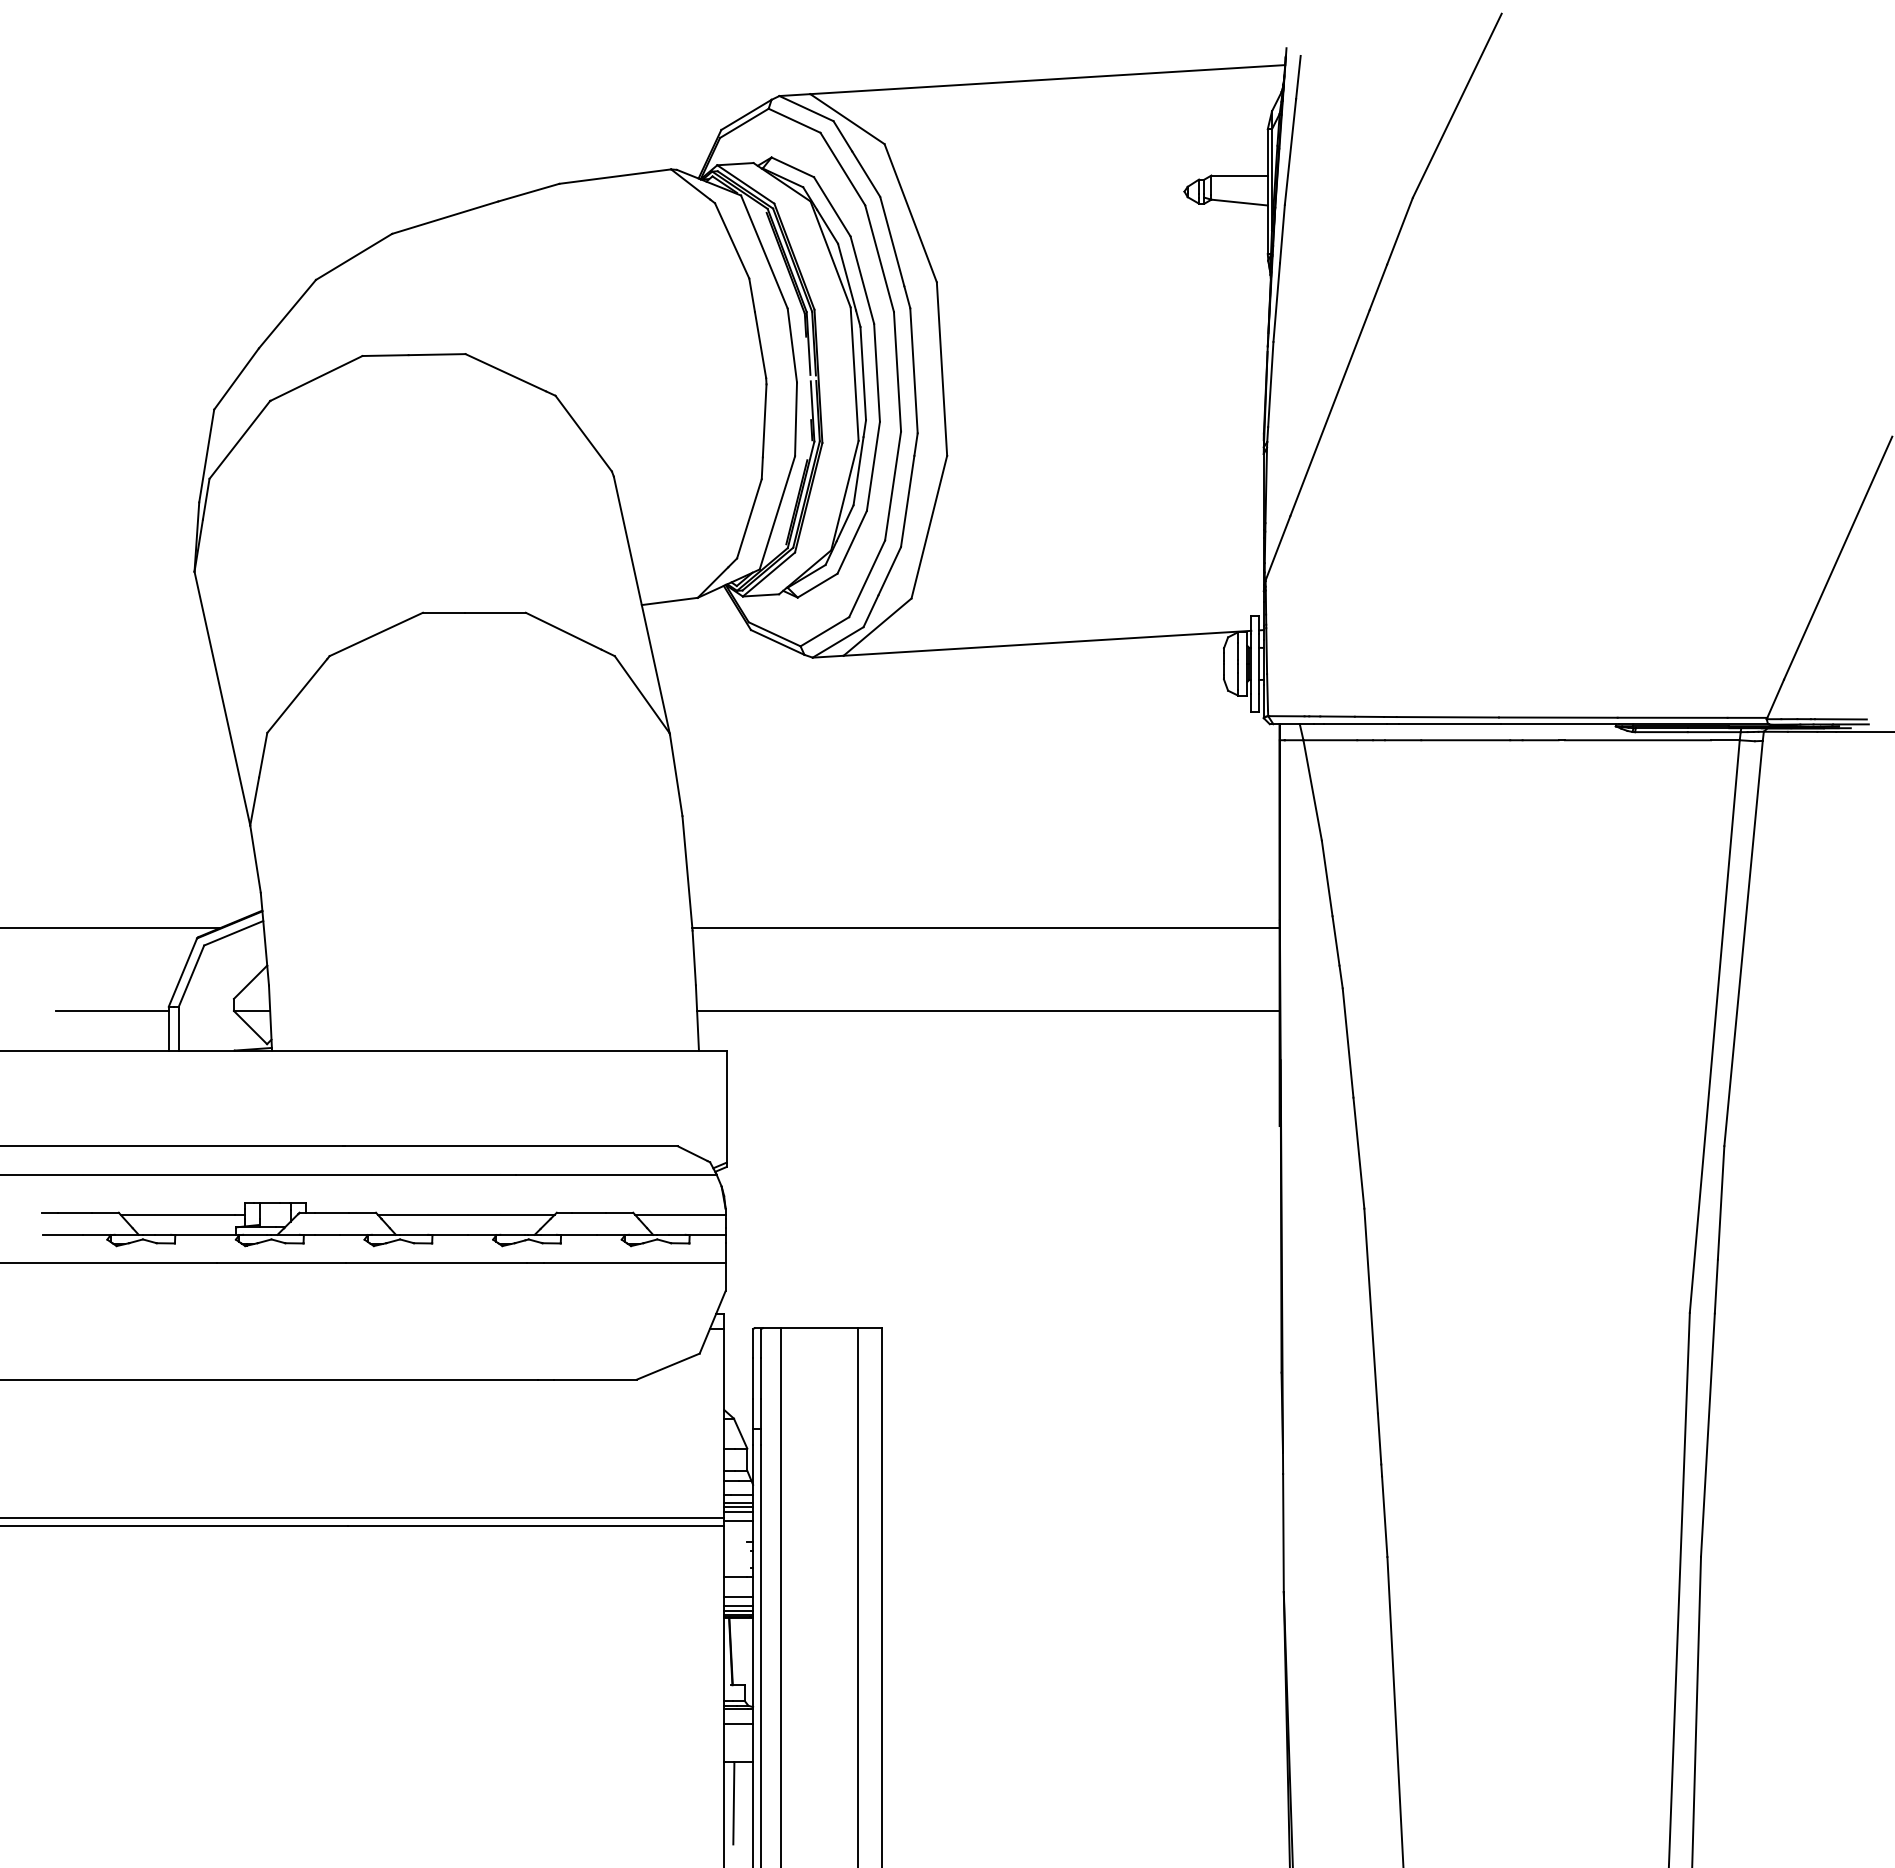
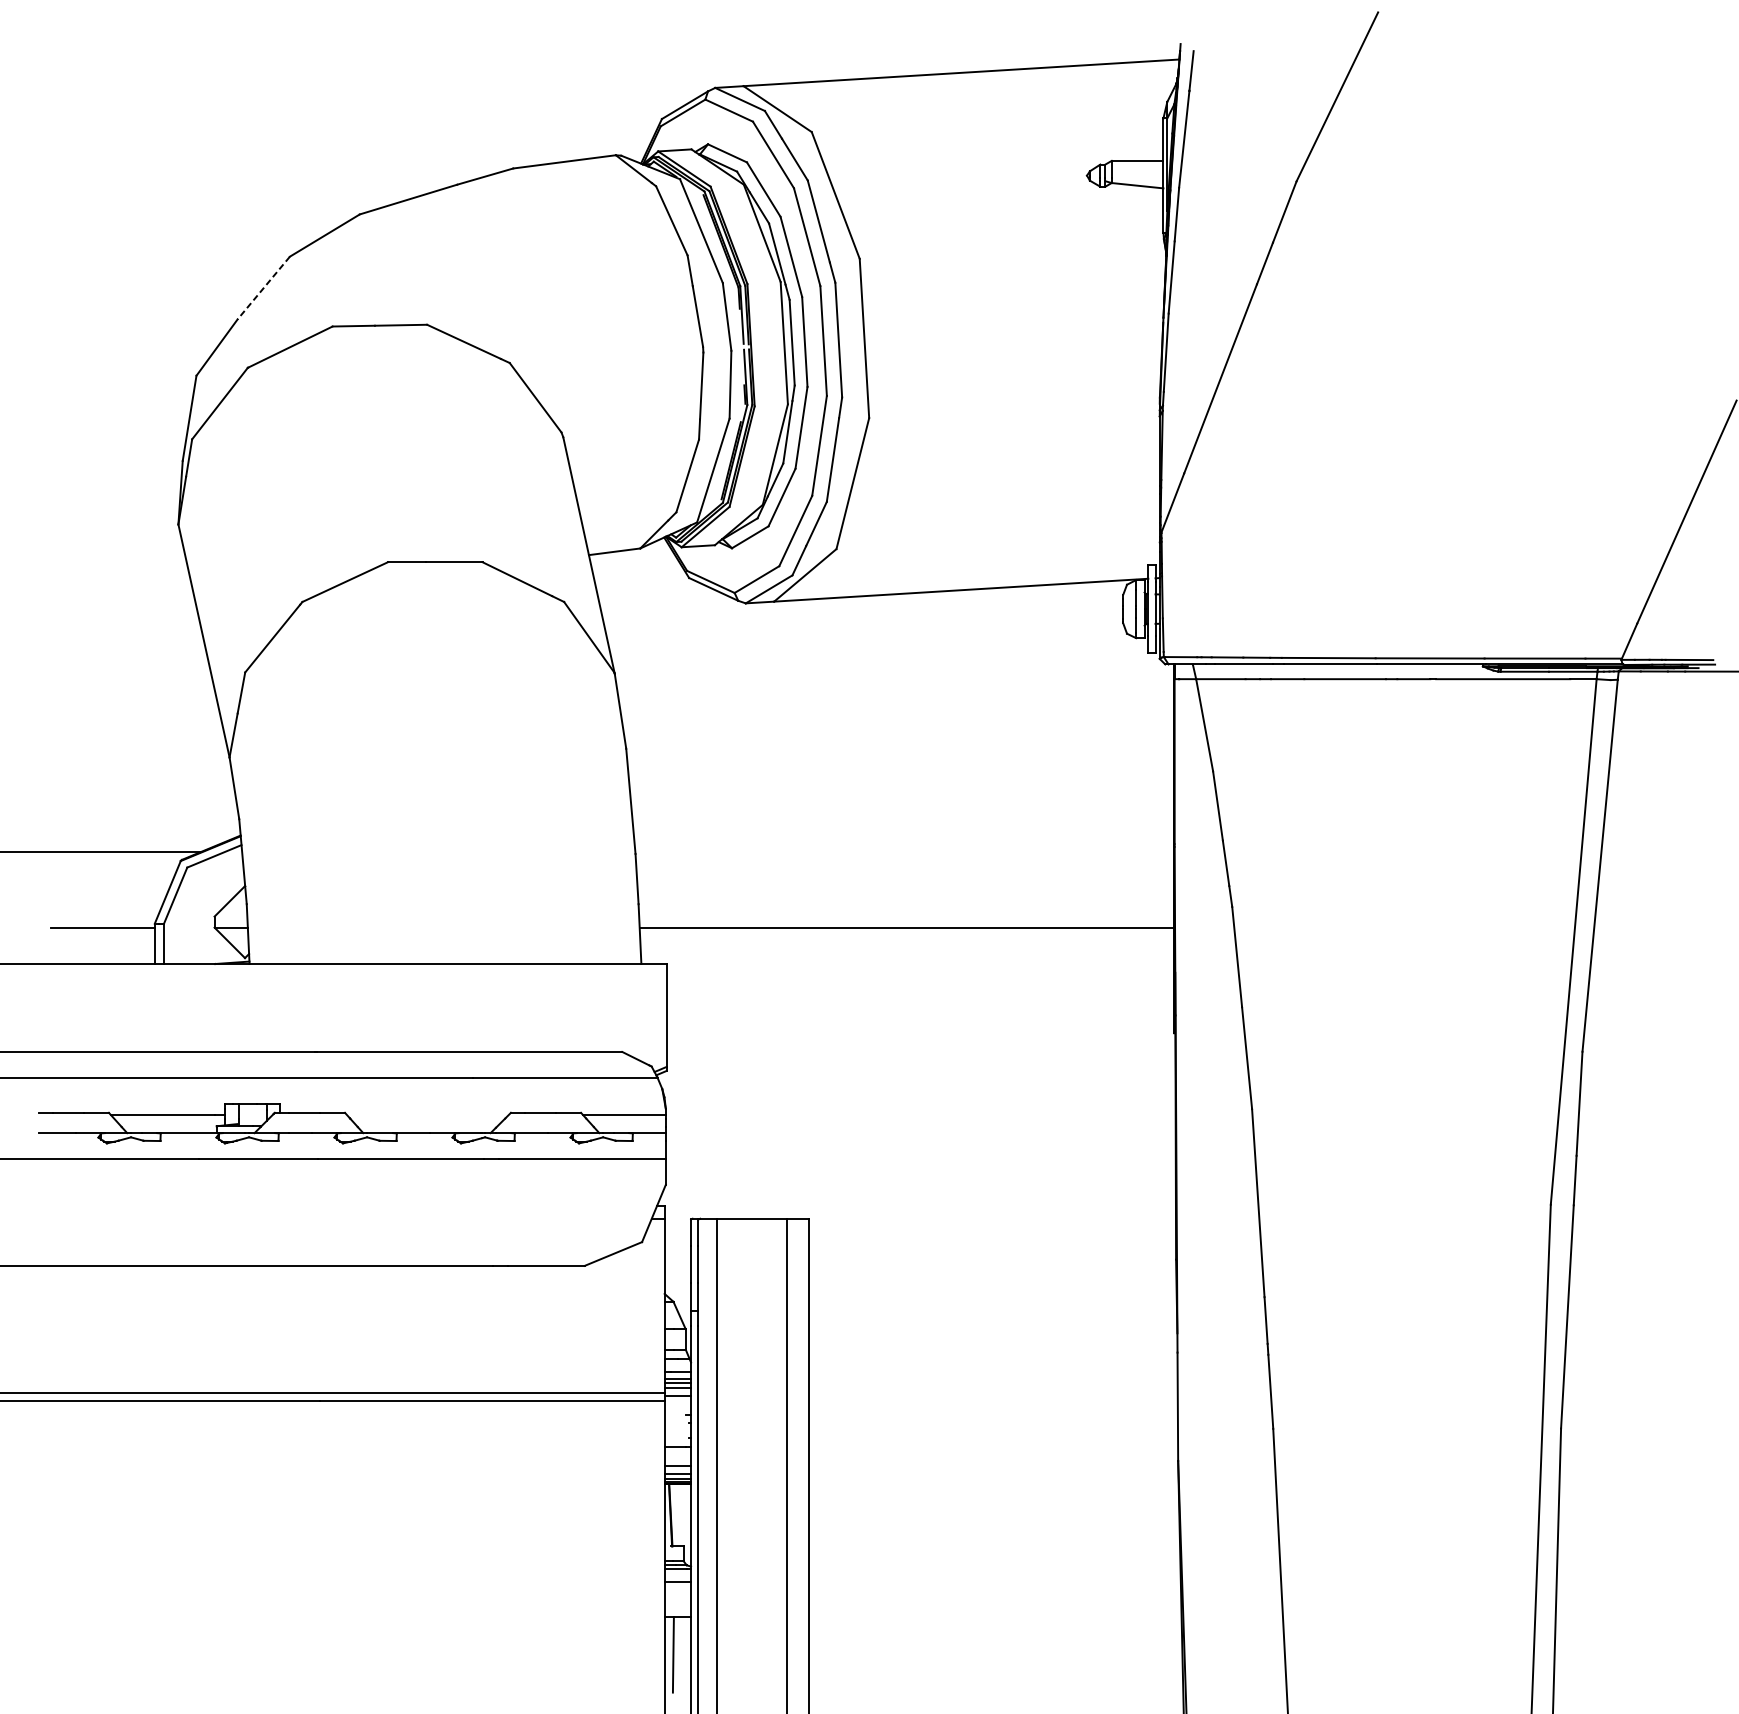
line: (287, 314) -> (263, 288), solid -> dashed
line: (985, 928) -> (904, 851), removed
line: (465, 1214) -> (427, 1114), removed

